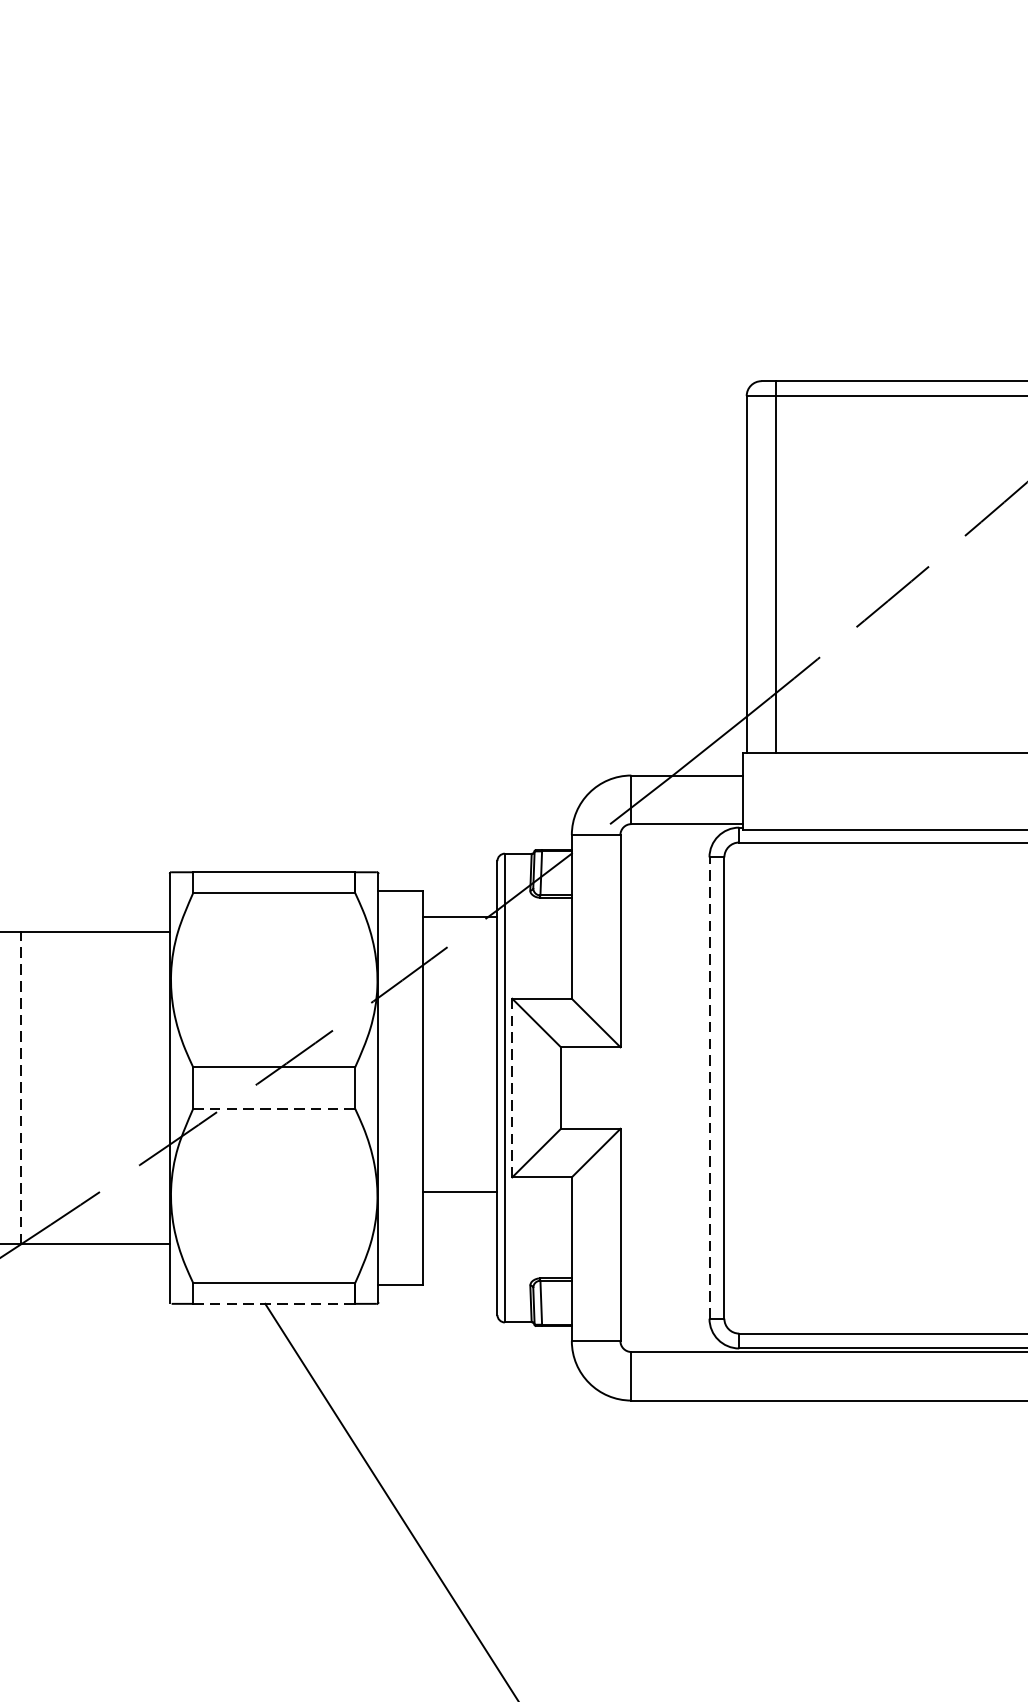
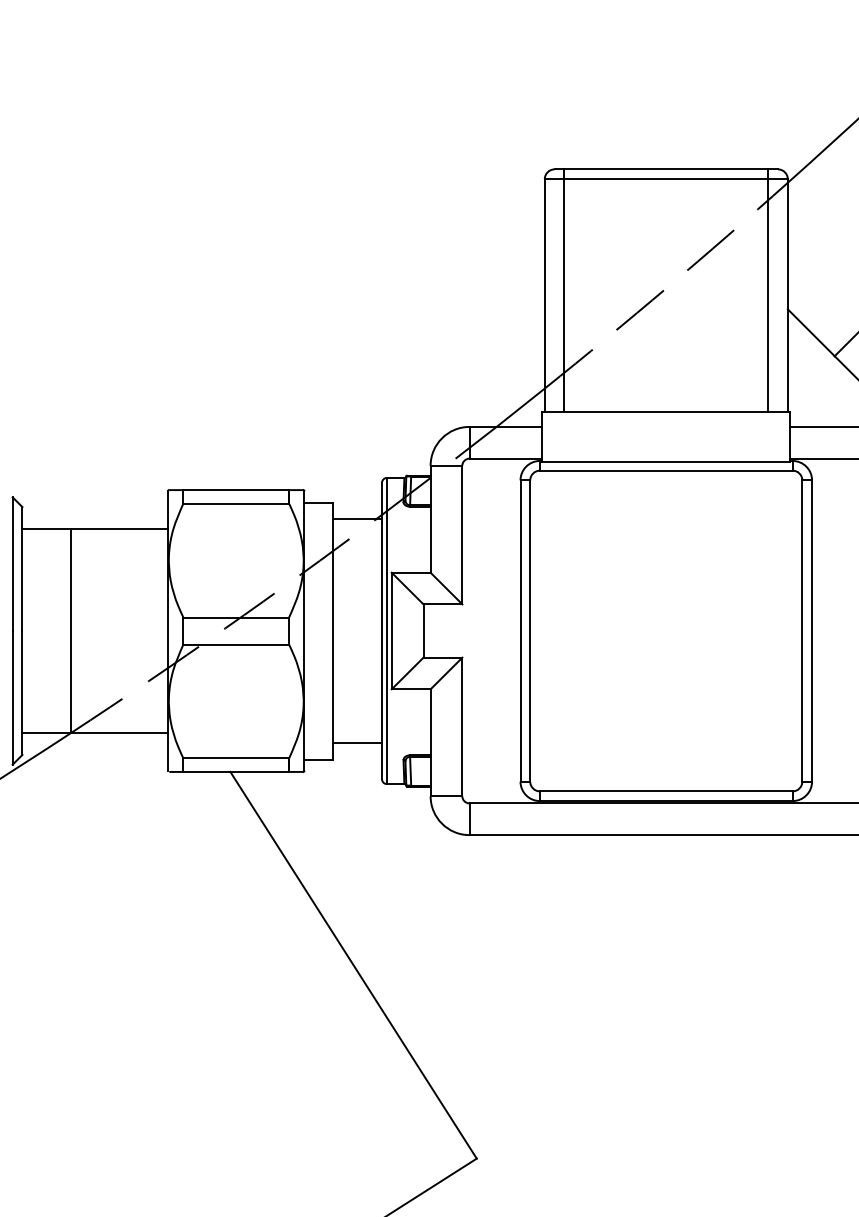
line: (21, 1087) -> (71, 630), dashed -> solid
line: (511, 1088) -> (391, 631), dashed -> solid
line: (709, 1088) -> (520, 631), dashed -> solid
line: (274, 1108) -> (236, 644), dashed -> solid
line: (459, 1191) -> (357, 742), moved
line: (274, 1303) -> (236, 771), dashed -> solid

